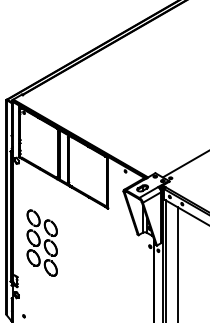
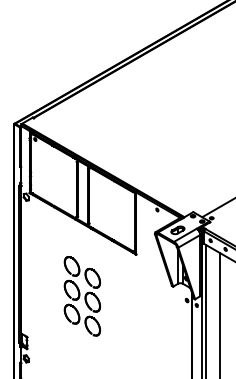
part: (41, 242) -> (81, 295), moved

